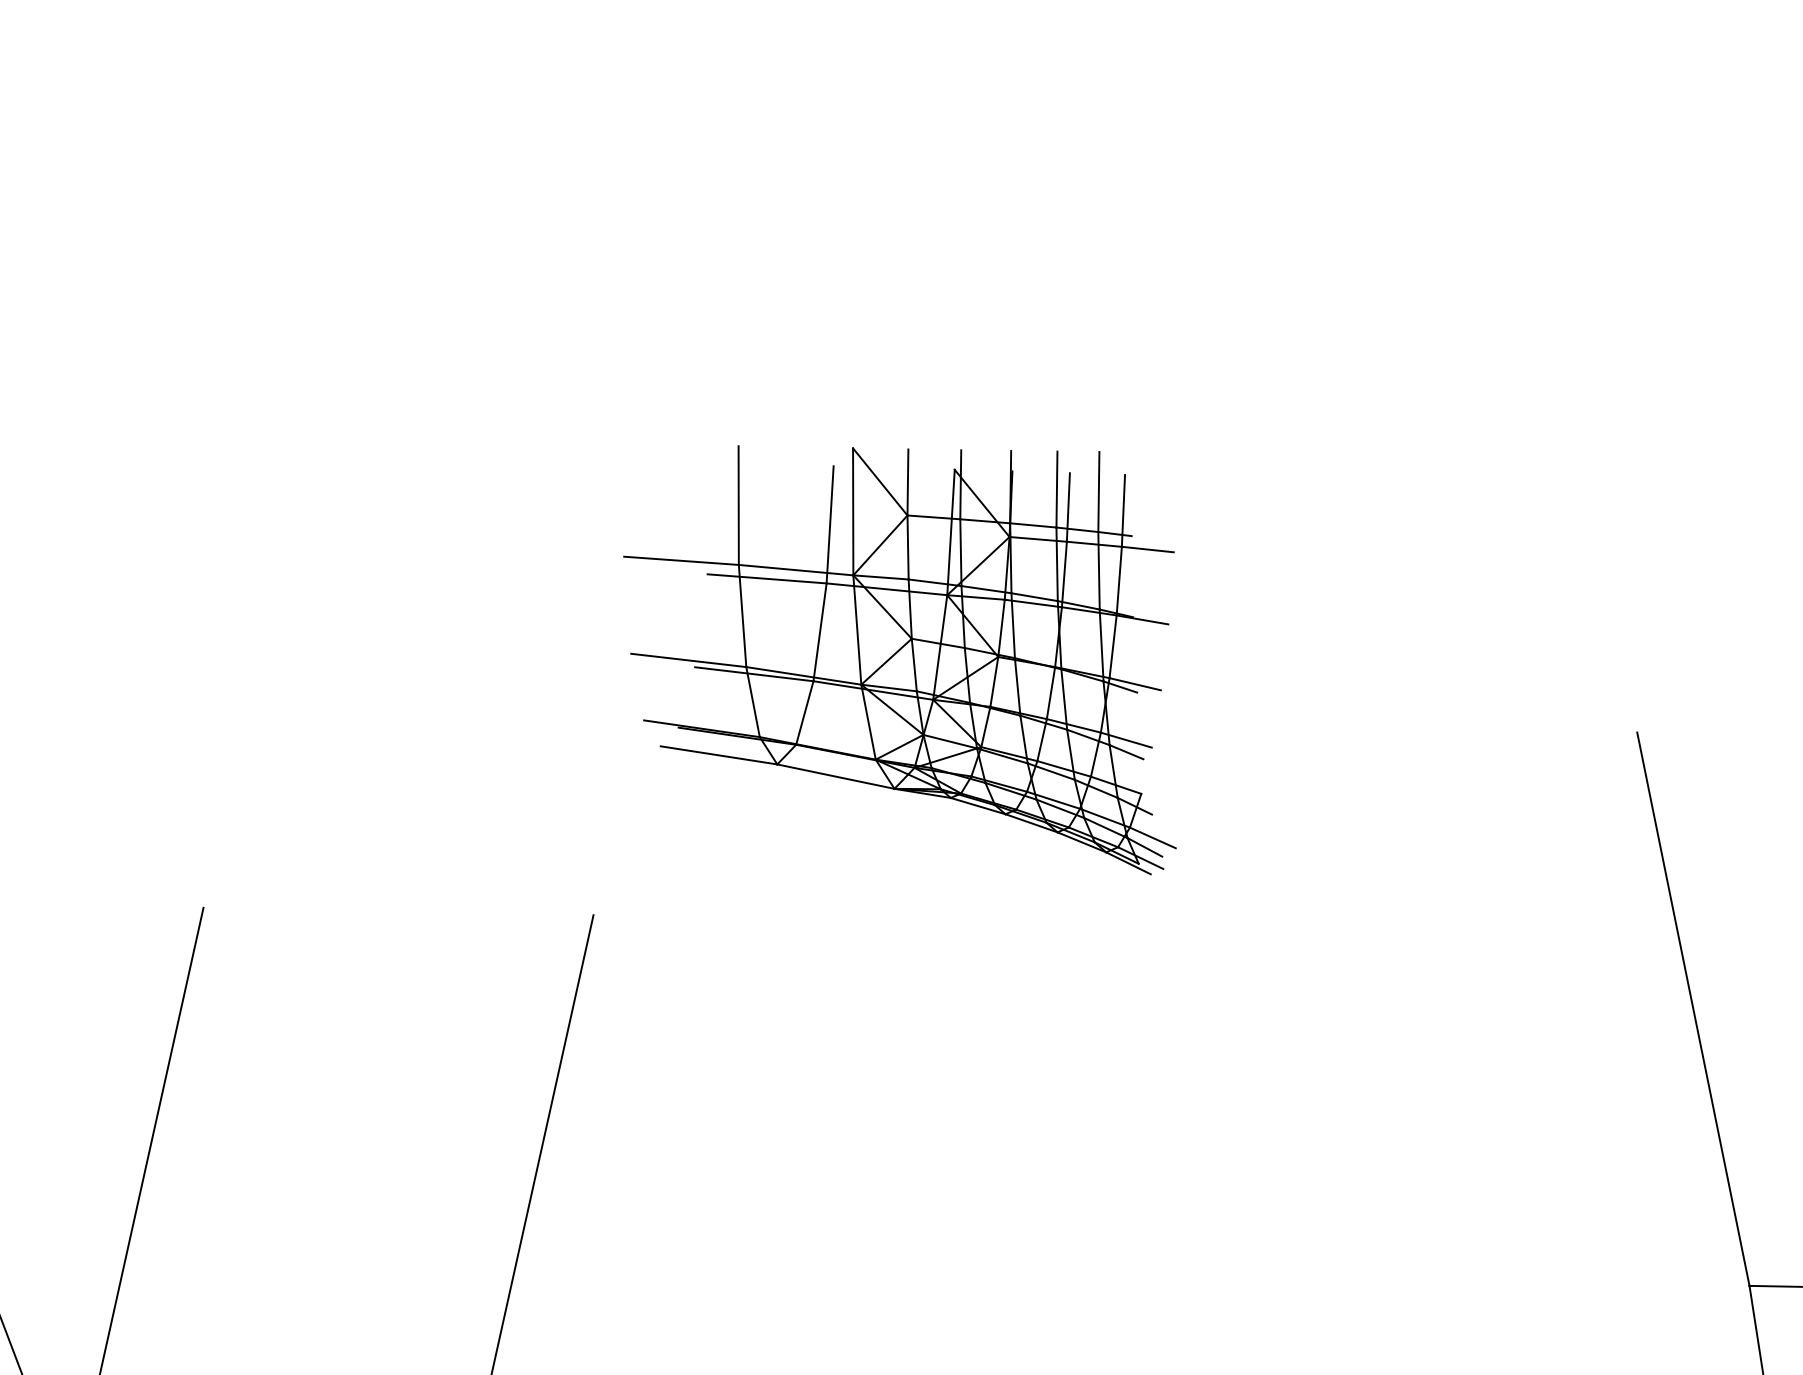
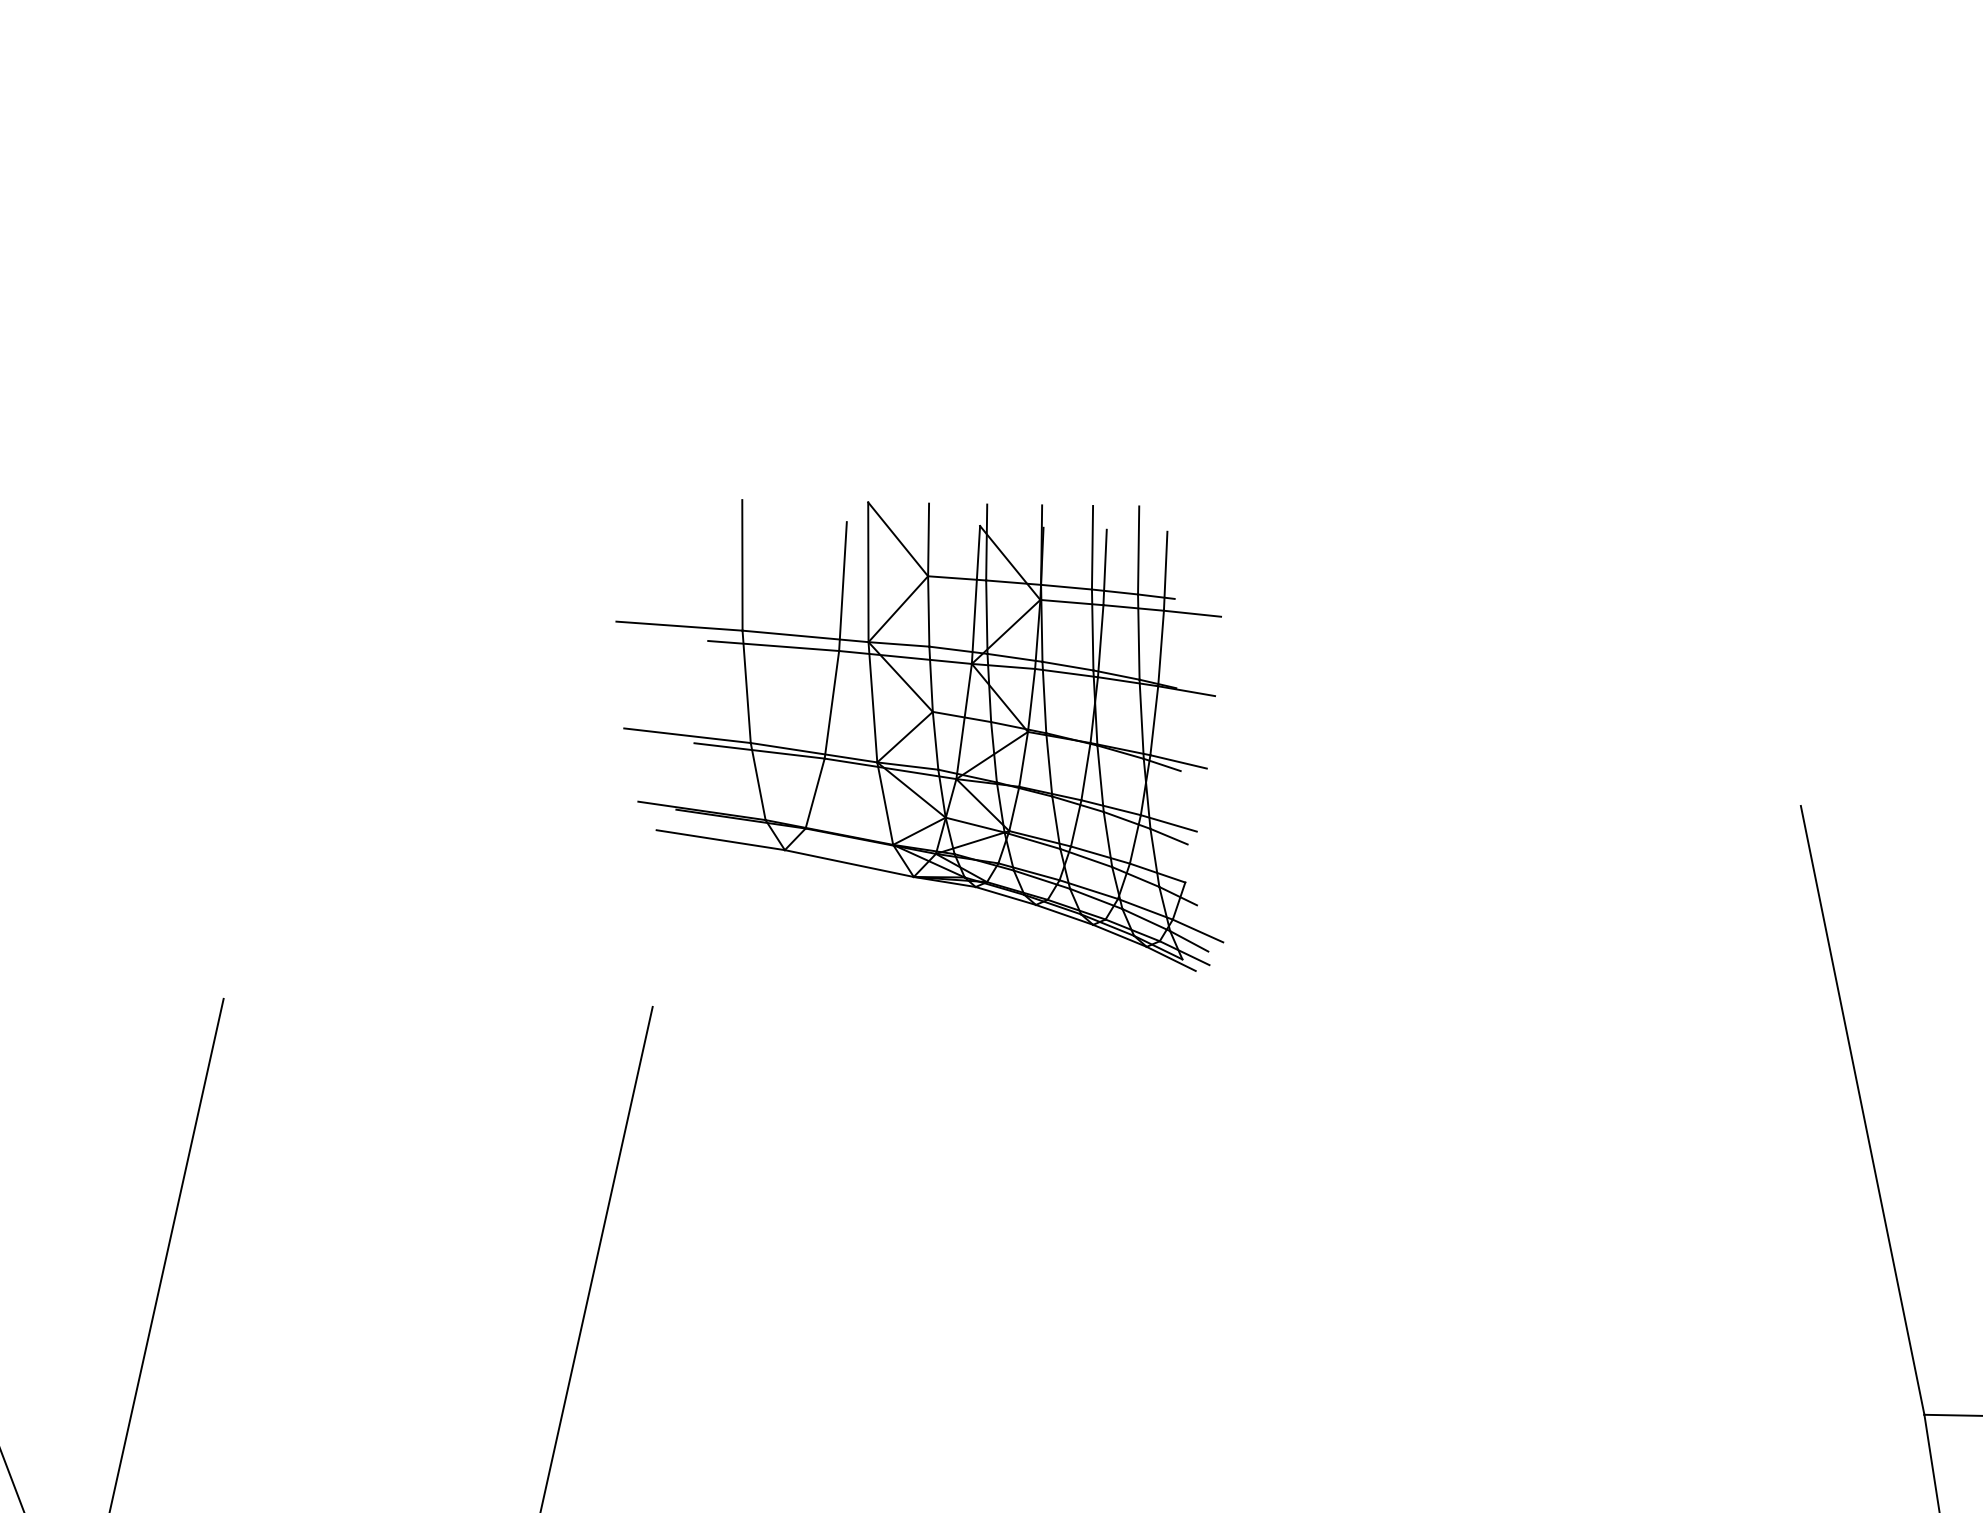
part: (899, 660) -> (919, 735), moved

